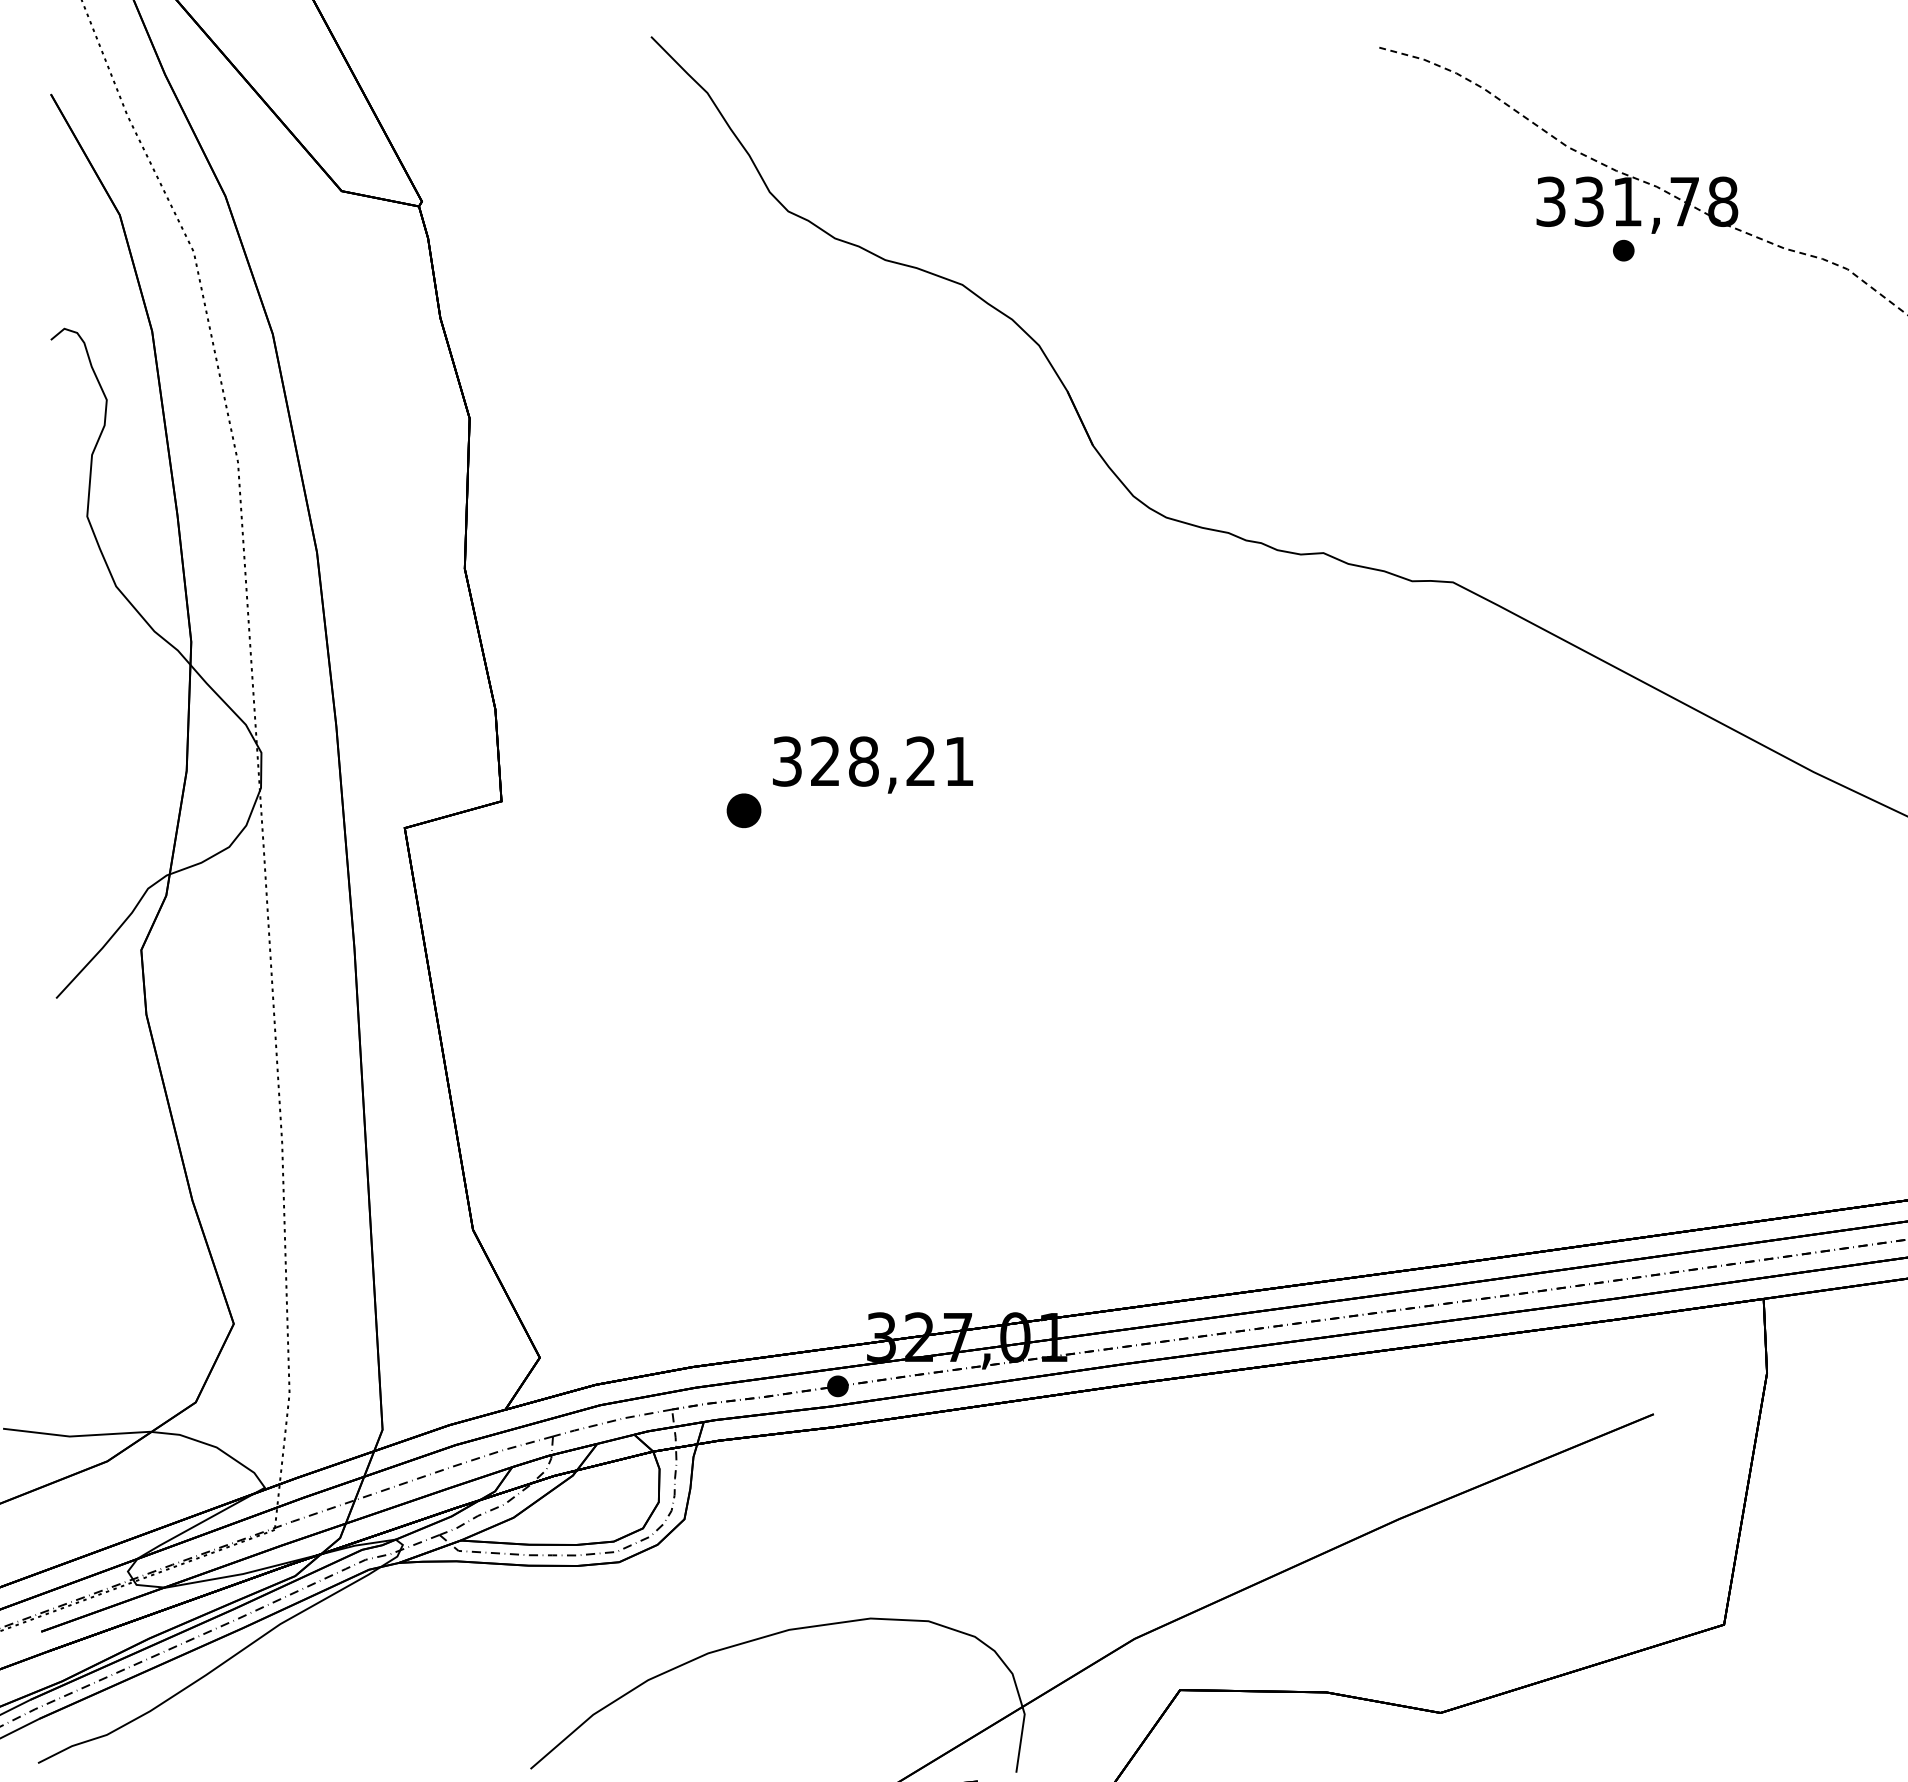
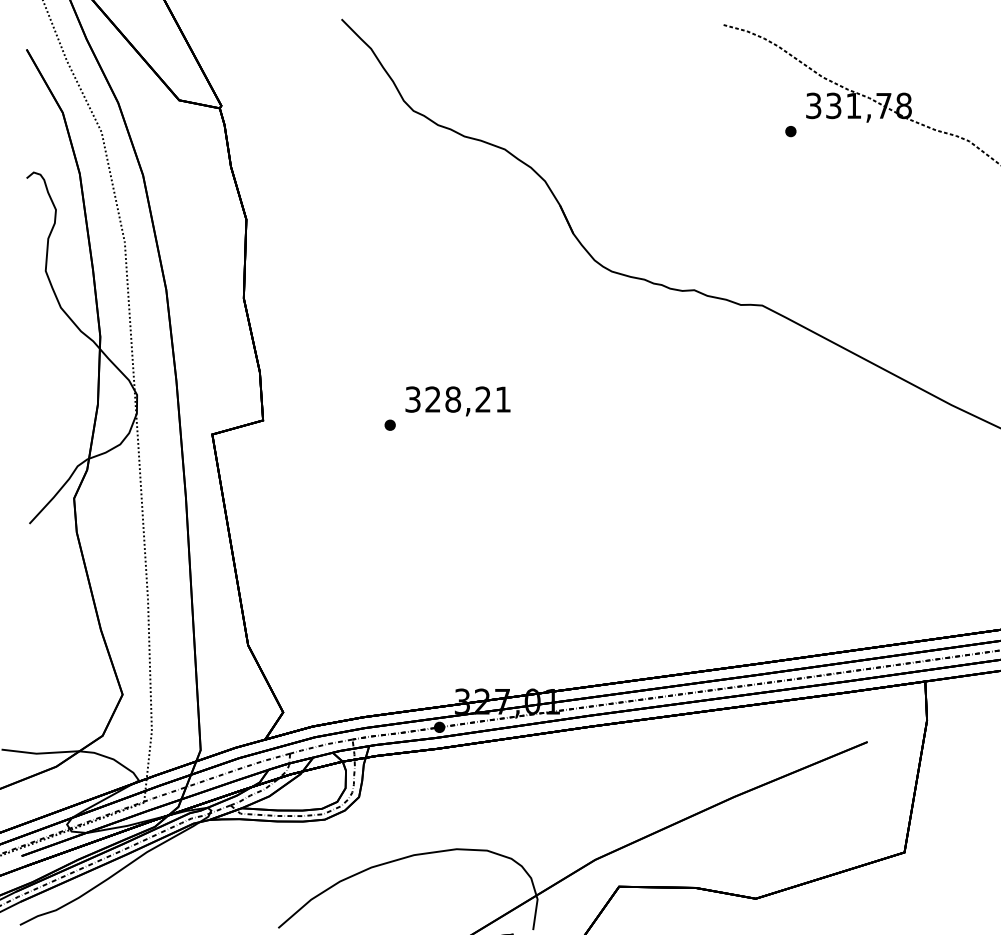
part: (1623, 250) -> (790, 131), moved
part: (742, 809) -> (389, 424), size x0.62

